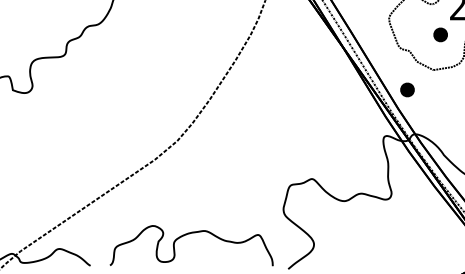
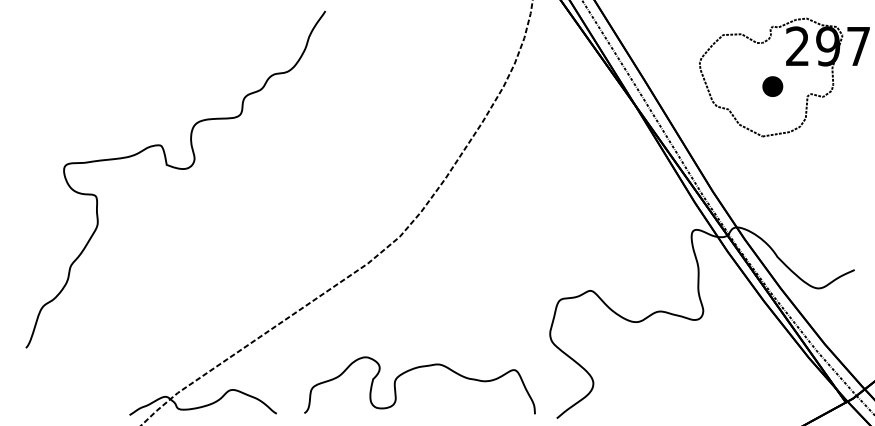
part: (407, 89) -> (725, 164), removed

